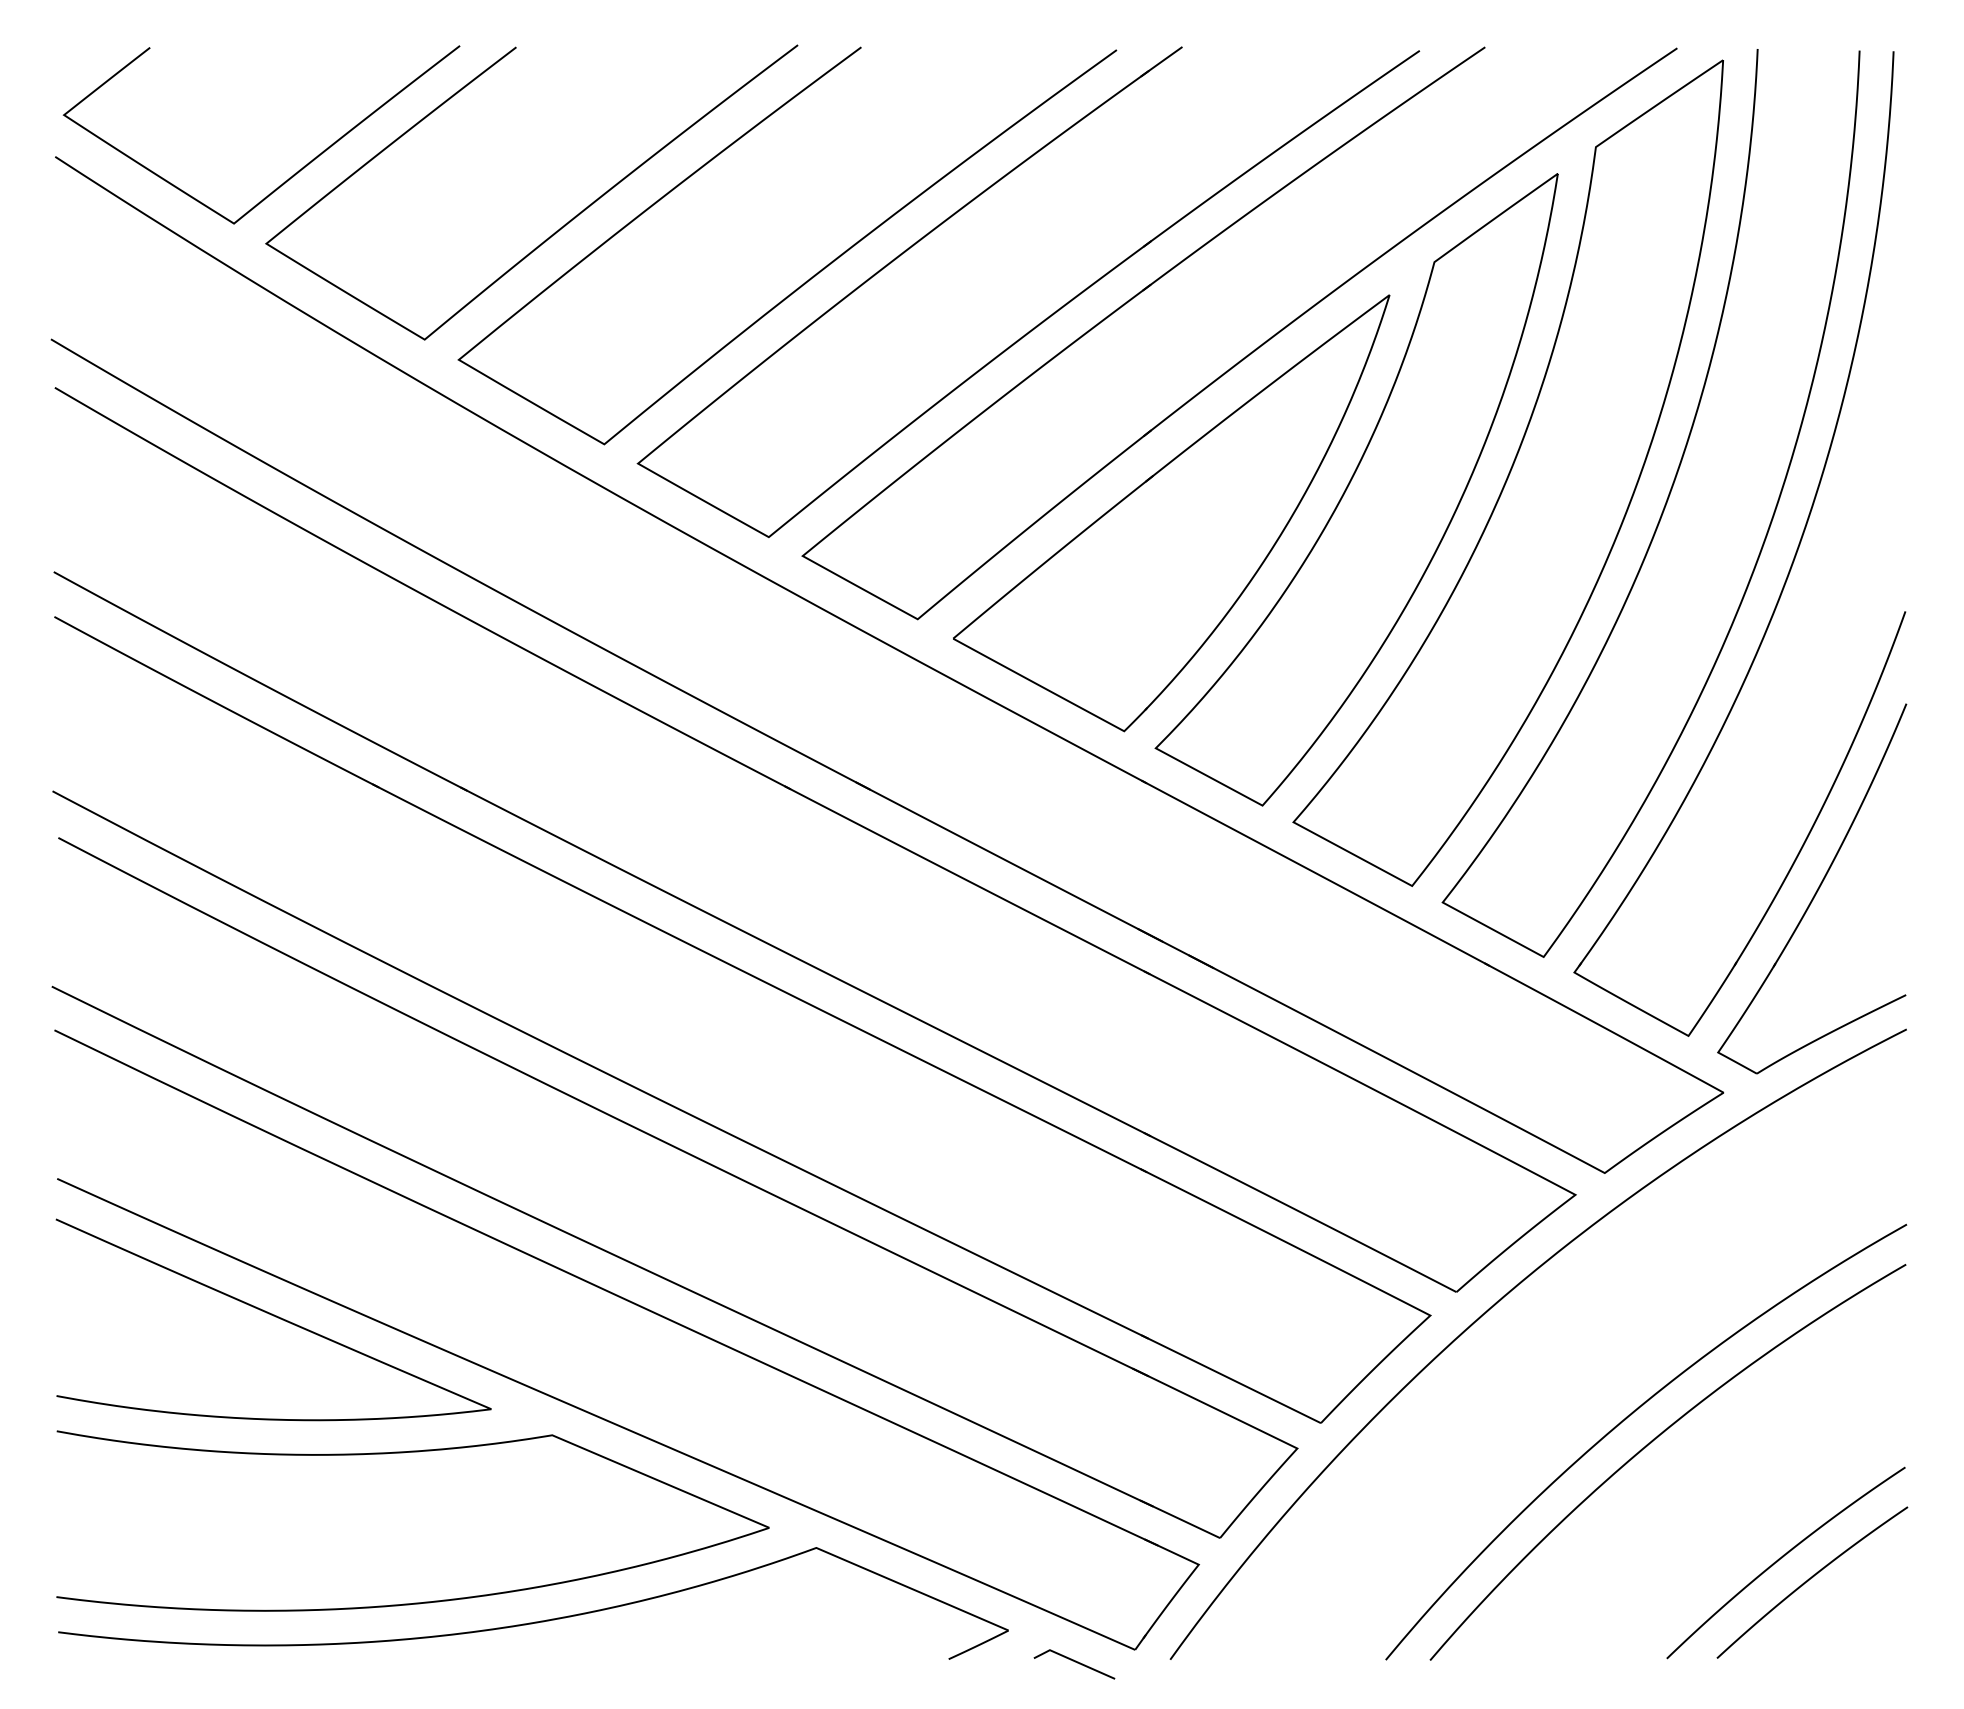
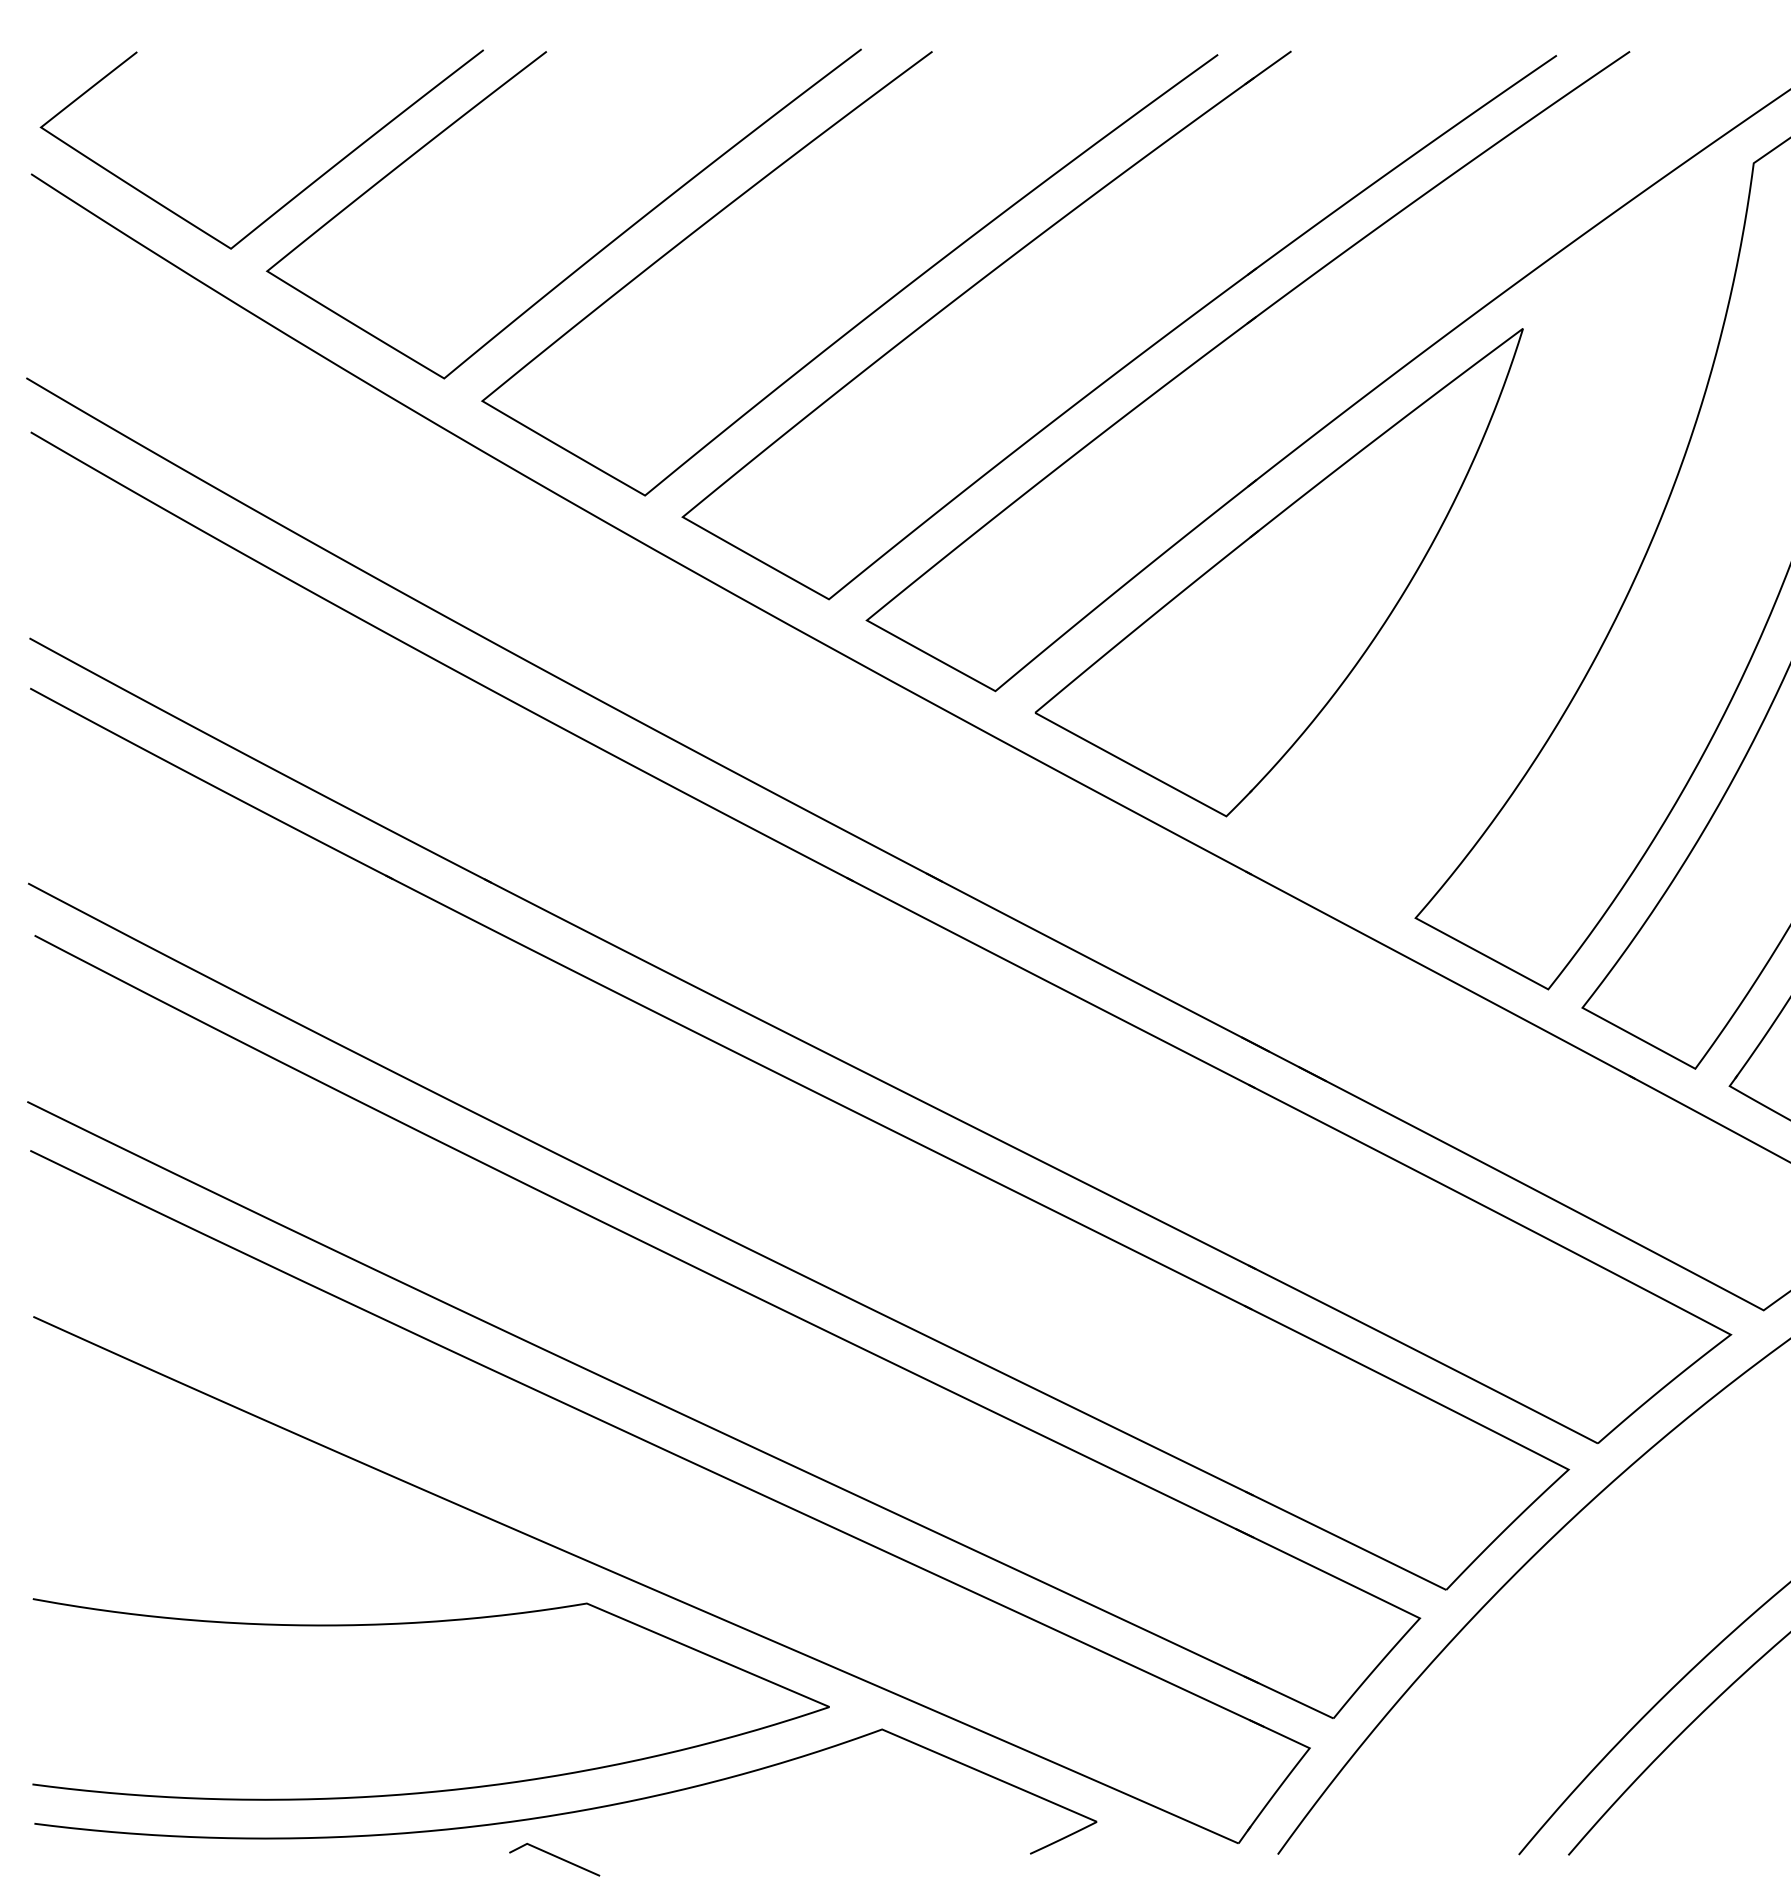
part: (1356, 489) -> (1486, 546), removed
curve: (275, 1317) -> (277, 1471), removed
curve: (1075, 1662) -> (555, 1857), moved

